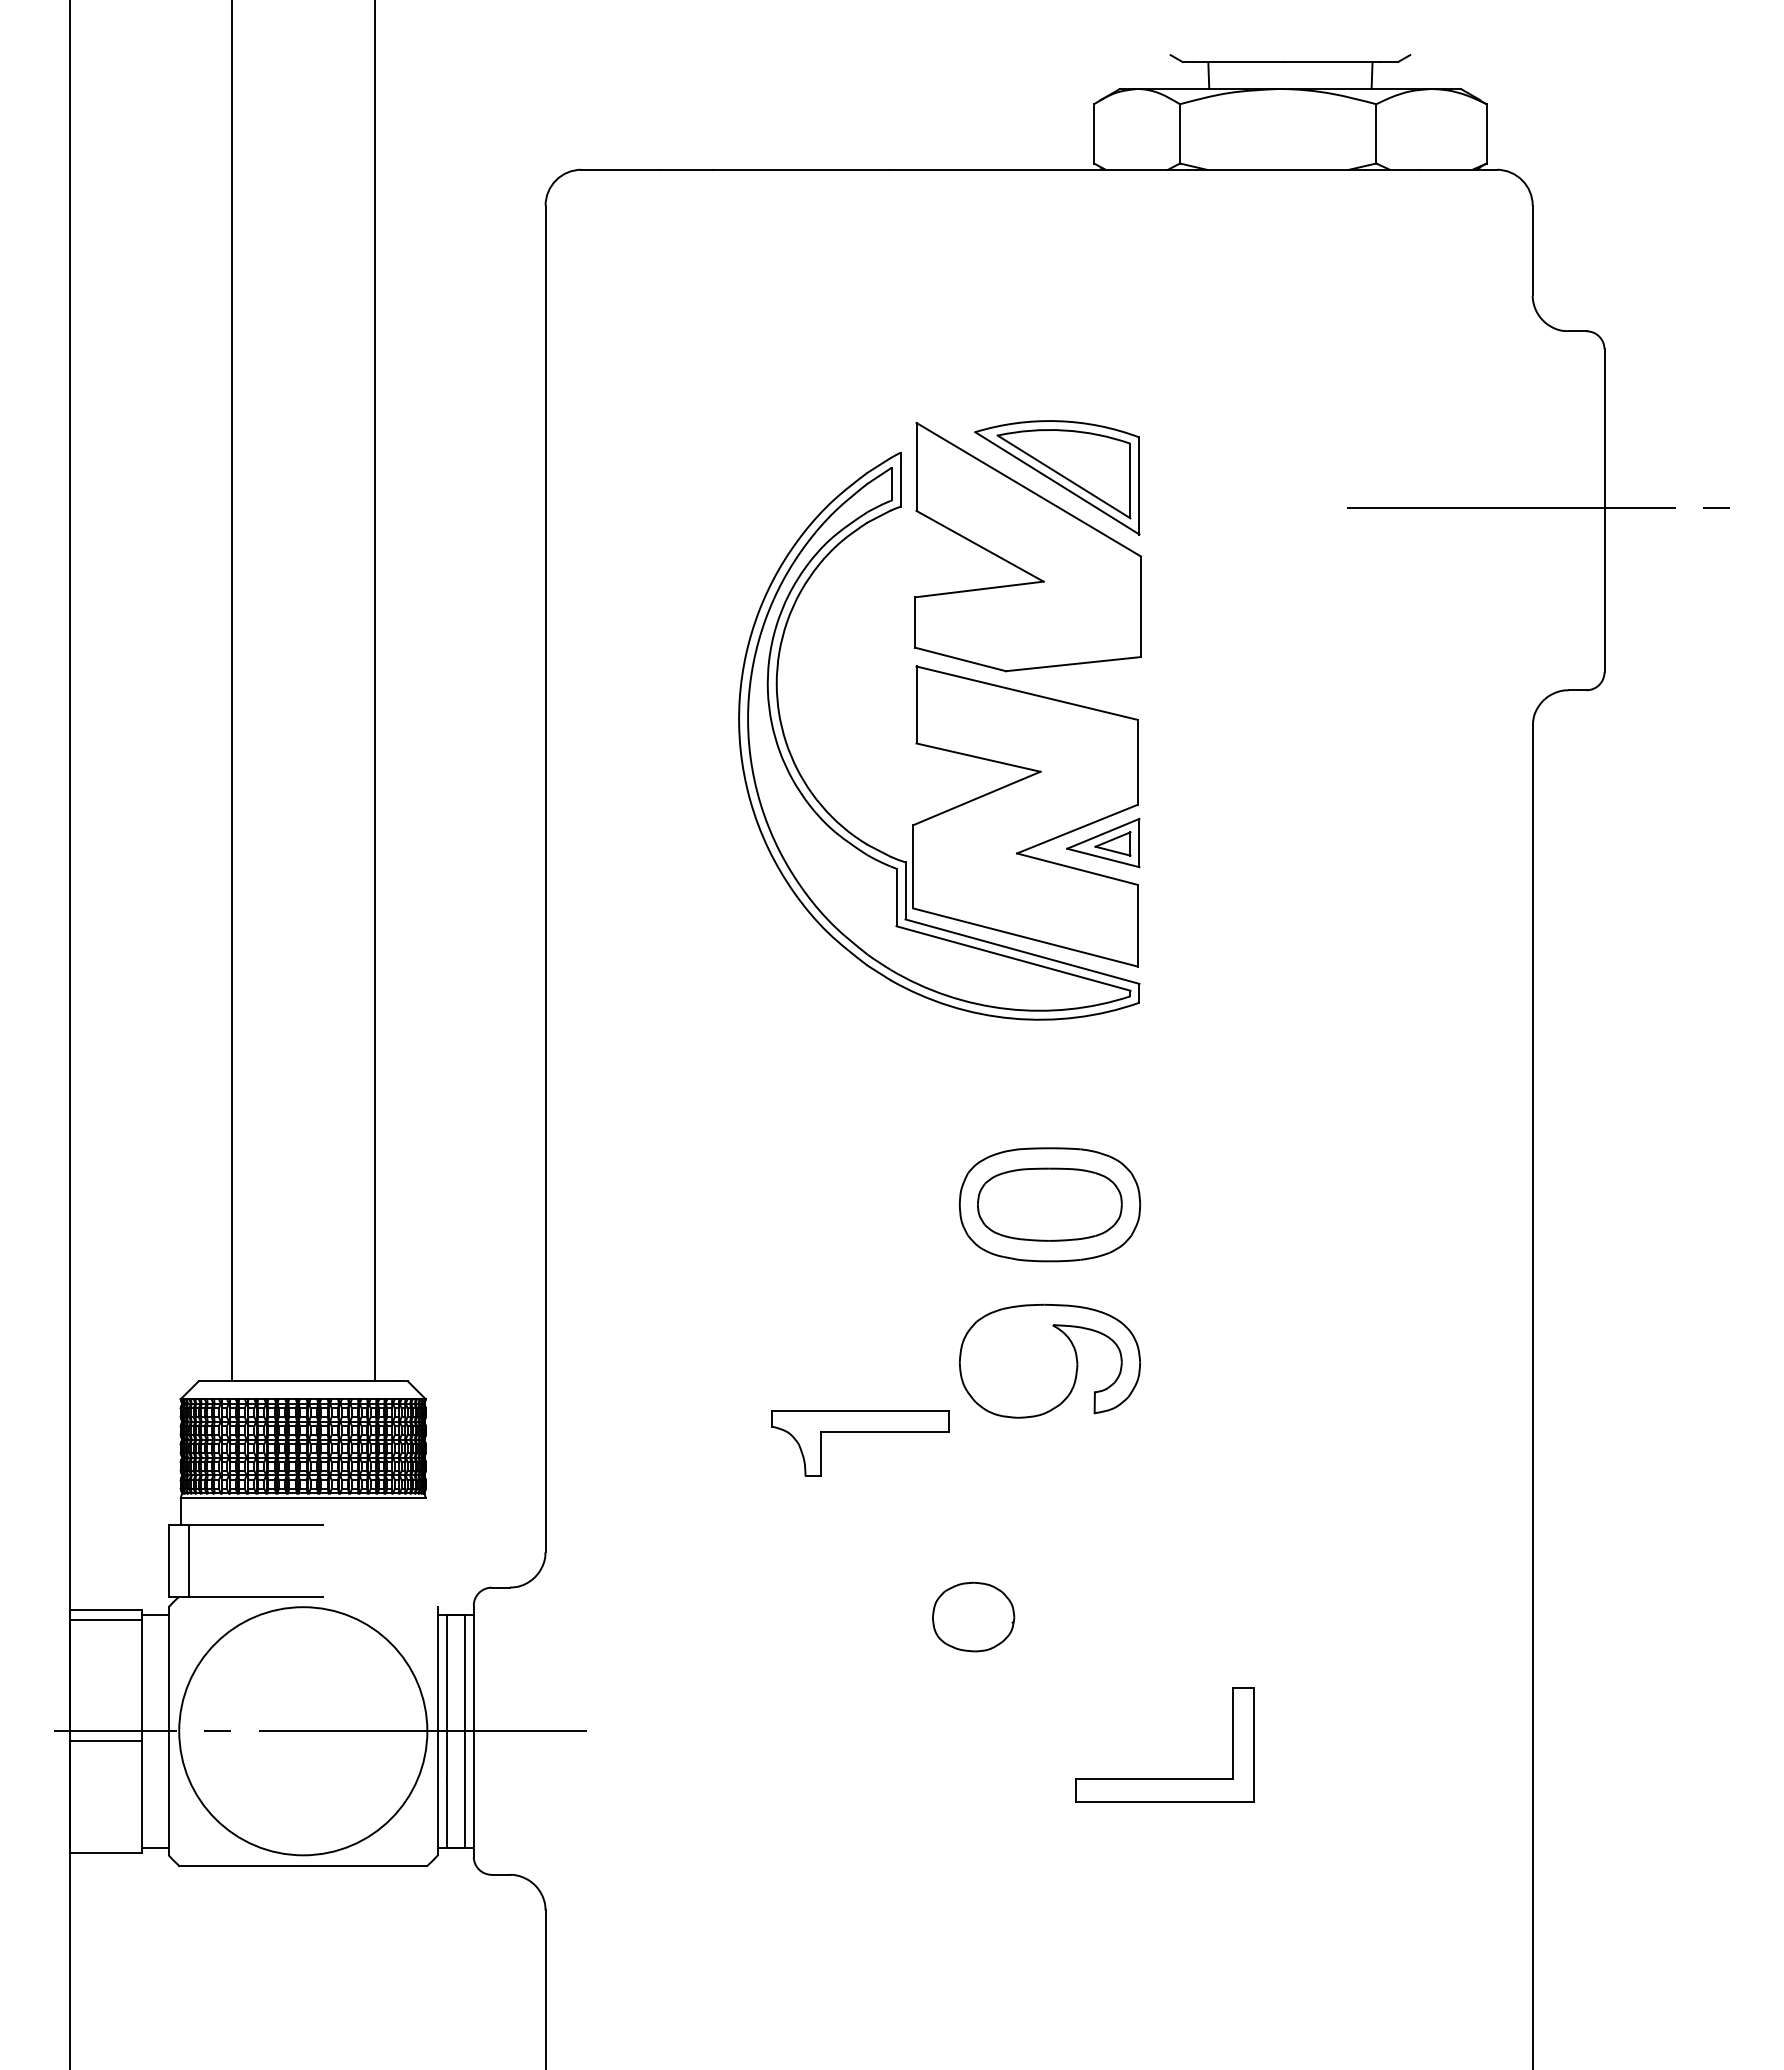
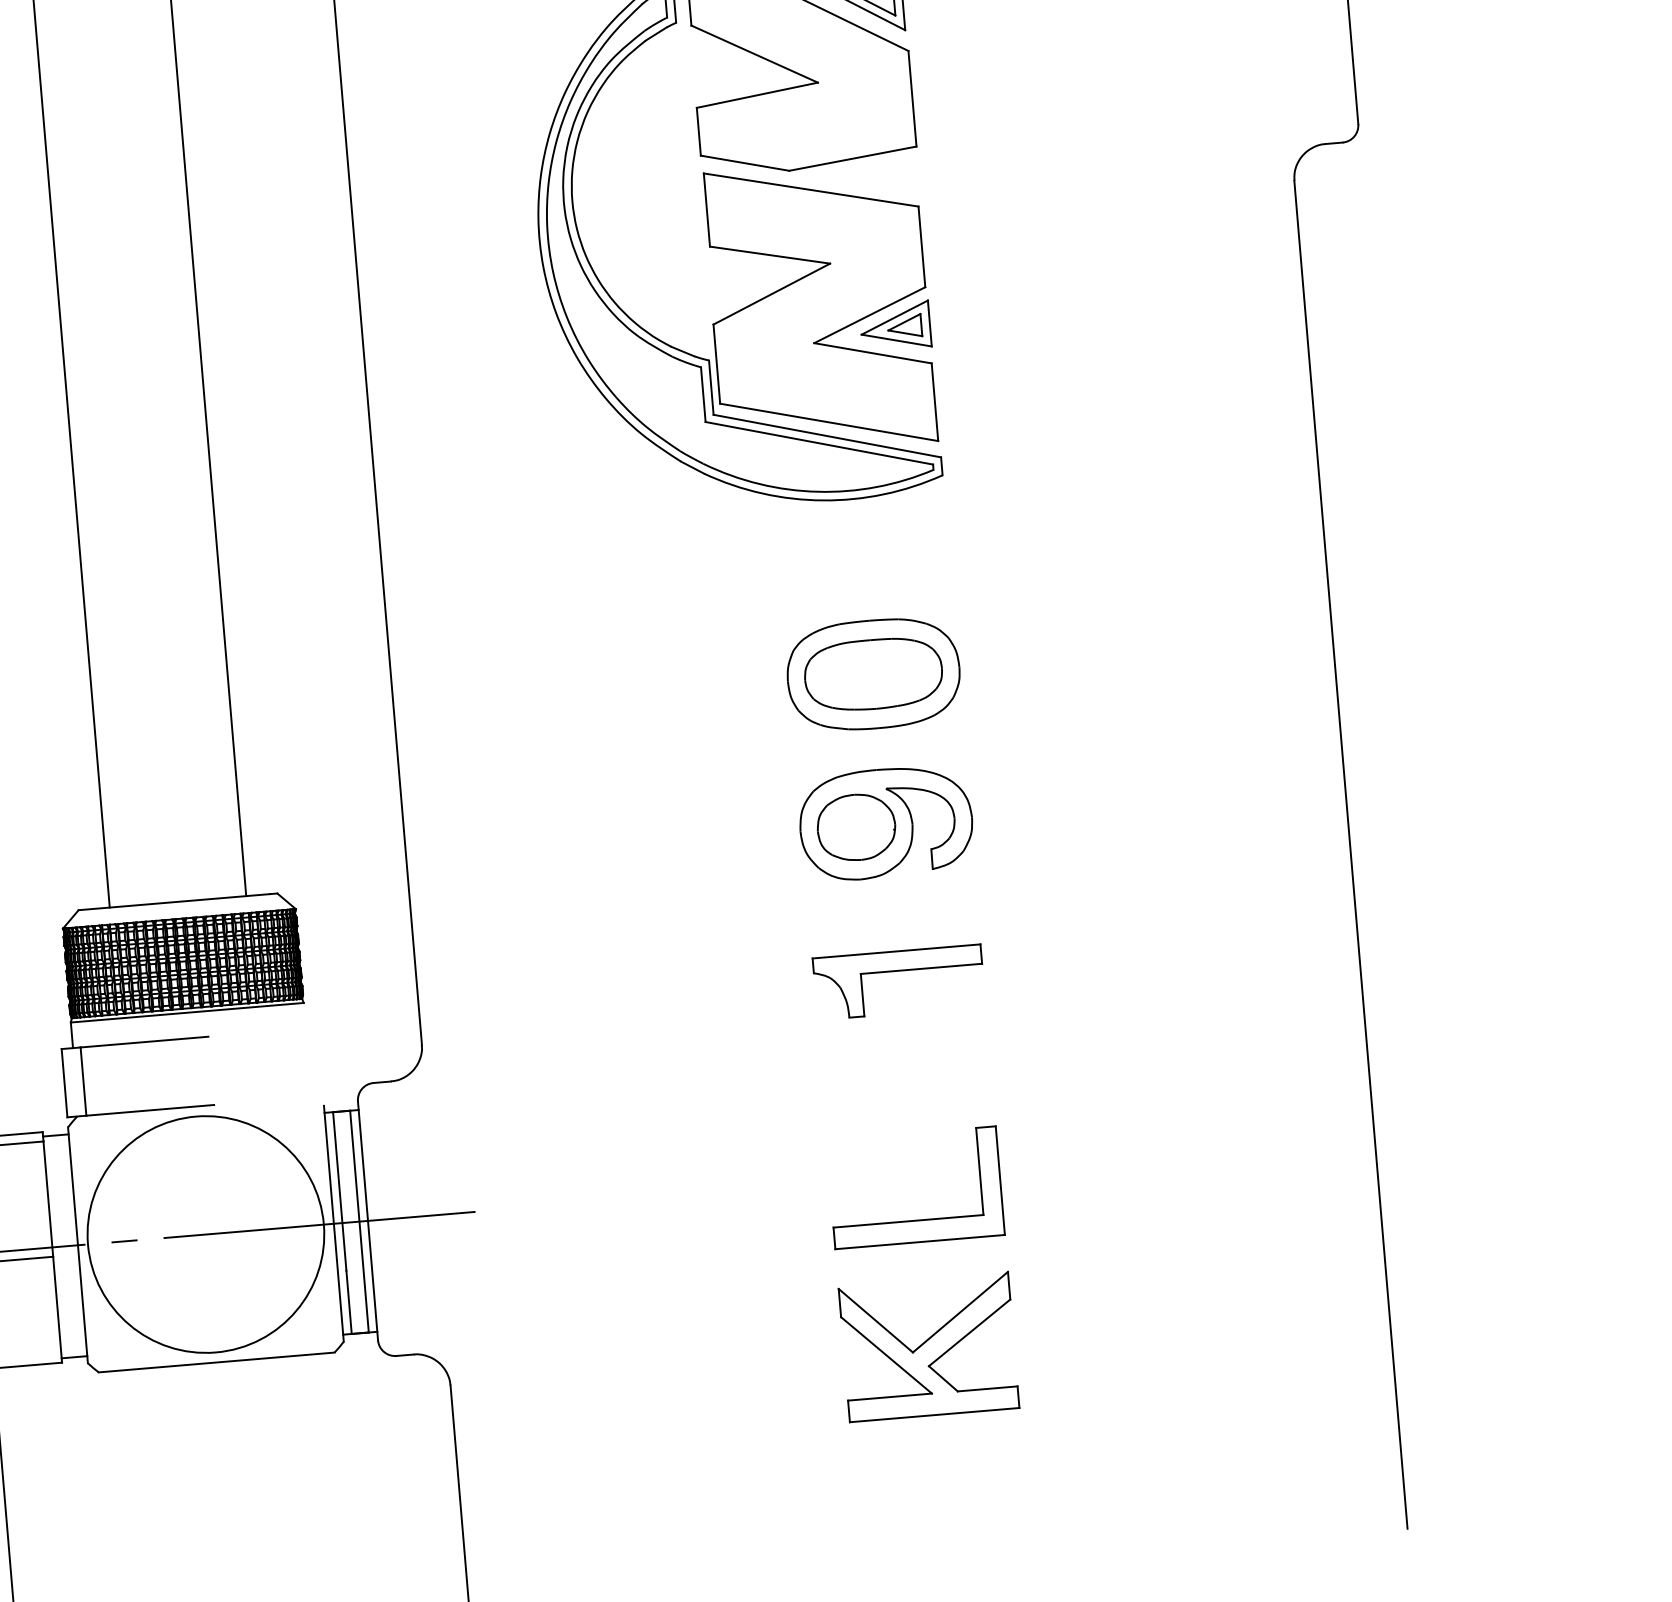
part: (860, 1432) -> (898, 971), moved
part: (973, 1616) -> (856, 826), moved
part: (1164, 1778) -> (918, 1219), moved
part: (1048, 1911) -> (928, 1346), added

